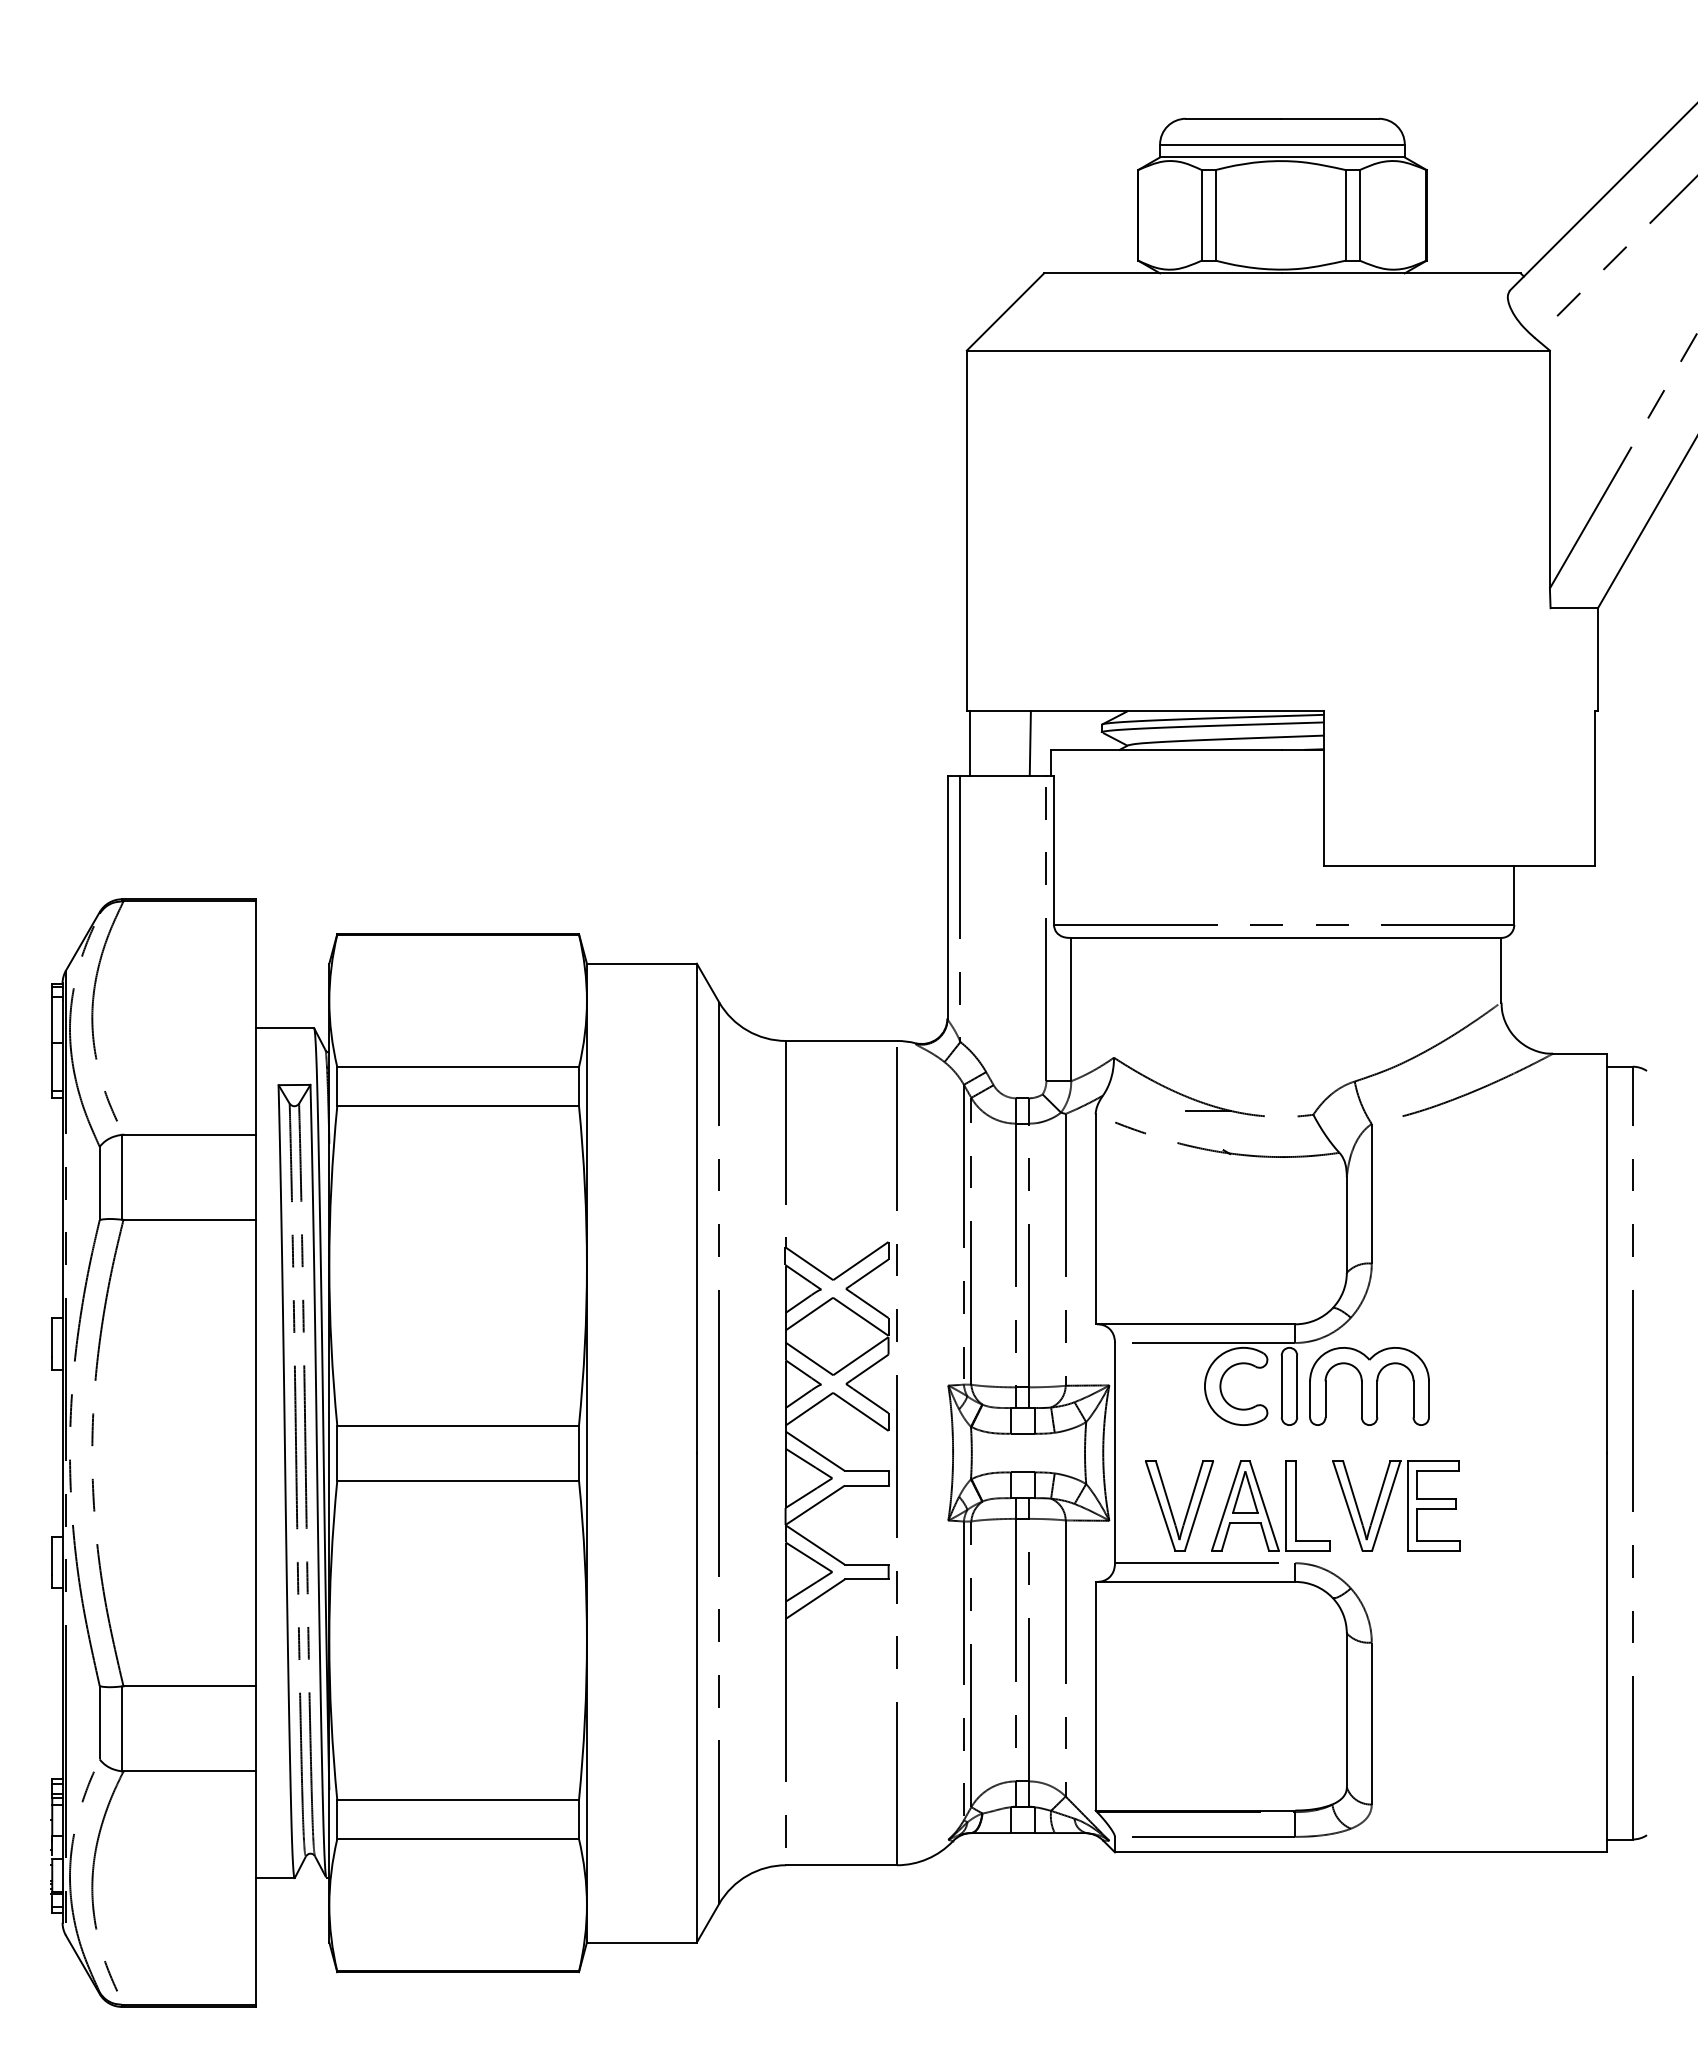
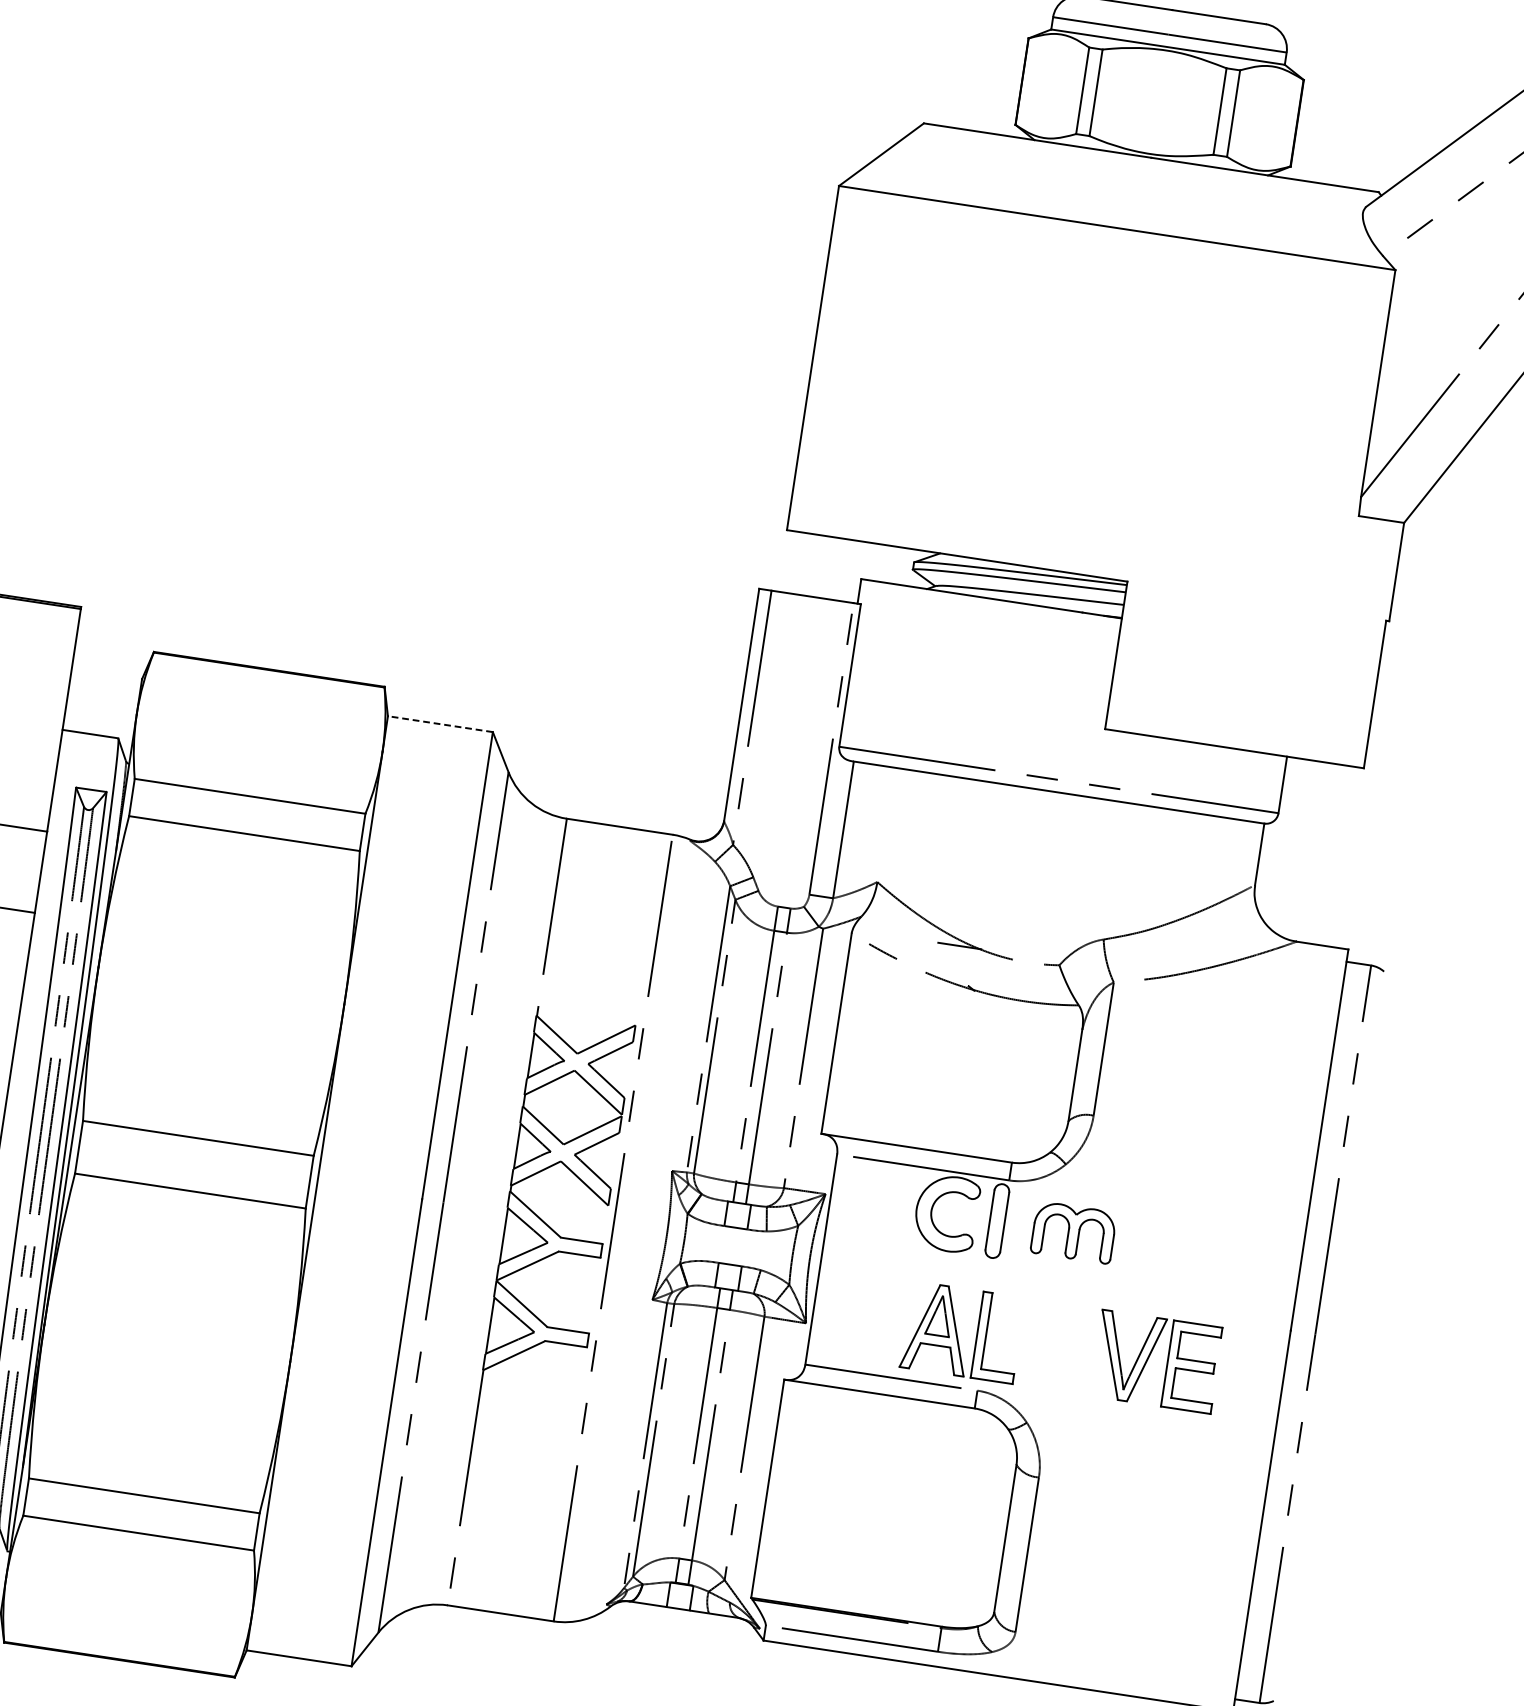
line: (969, 743) -> (784, 561), removed
line: (1029, 743) -> (842, 569), removed
line: (641, 963) -> (440, 723), solid -> dashed
part: (1369, 1386) -> (1073, 1232), size x0.7
part: (1388, 1503) -> (1149, 1358), moved
part: (1171, 1508) -> (867, 1320), removed

